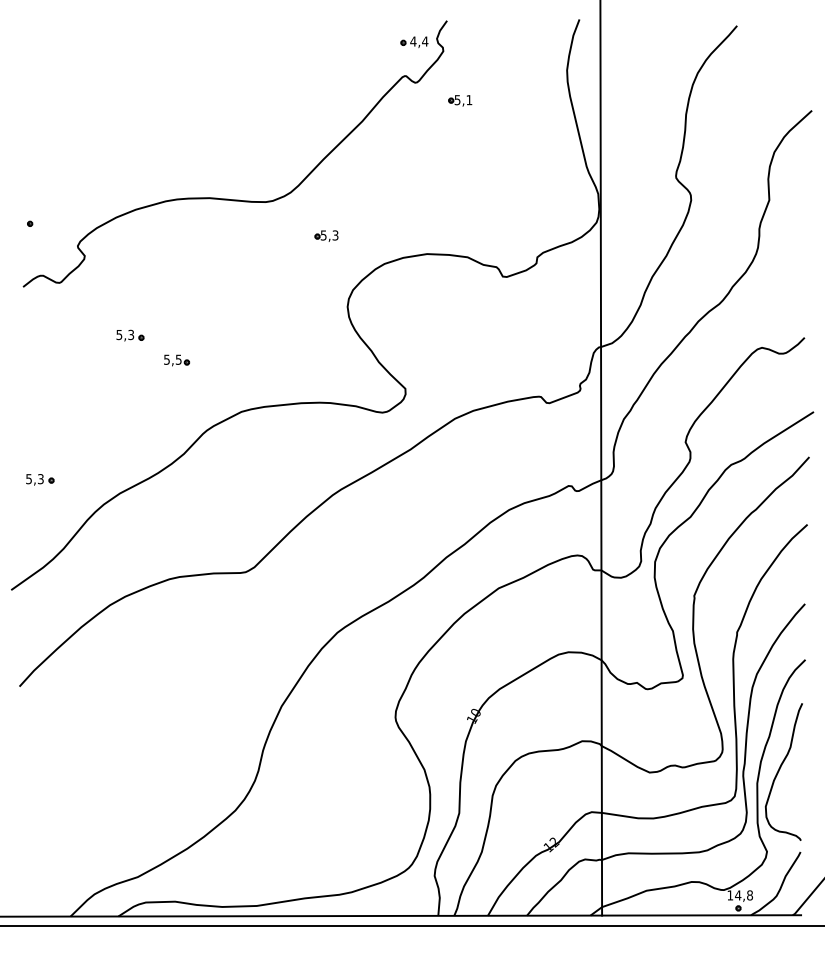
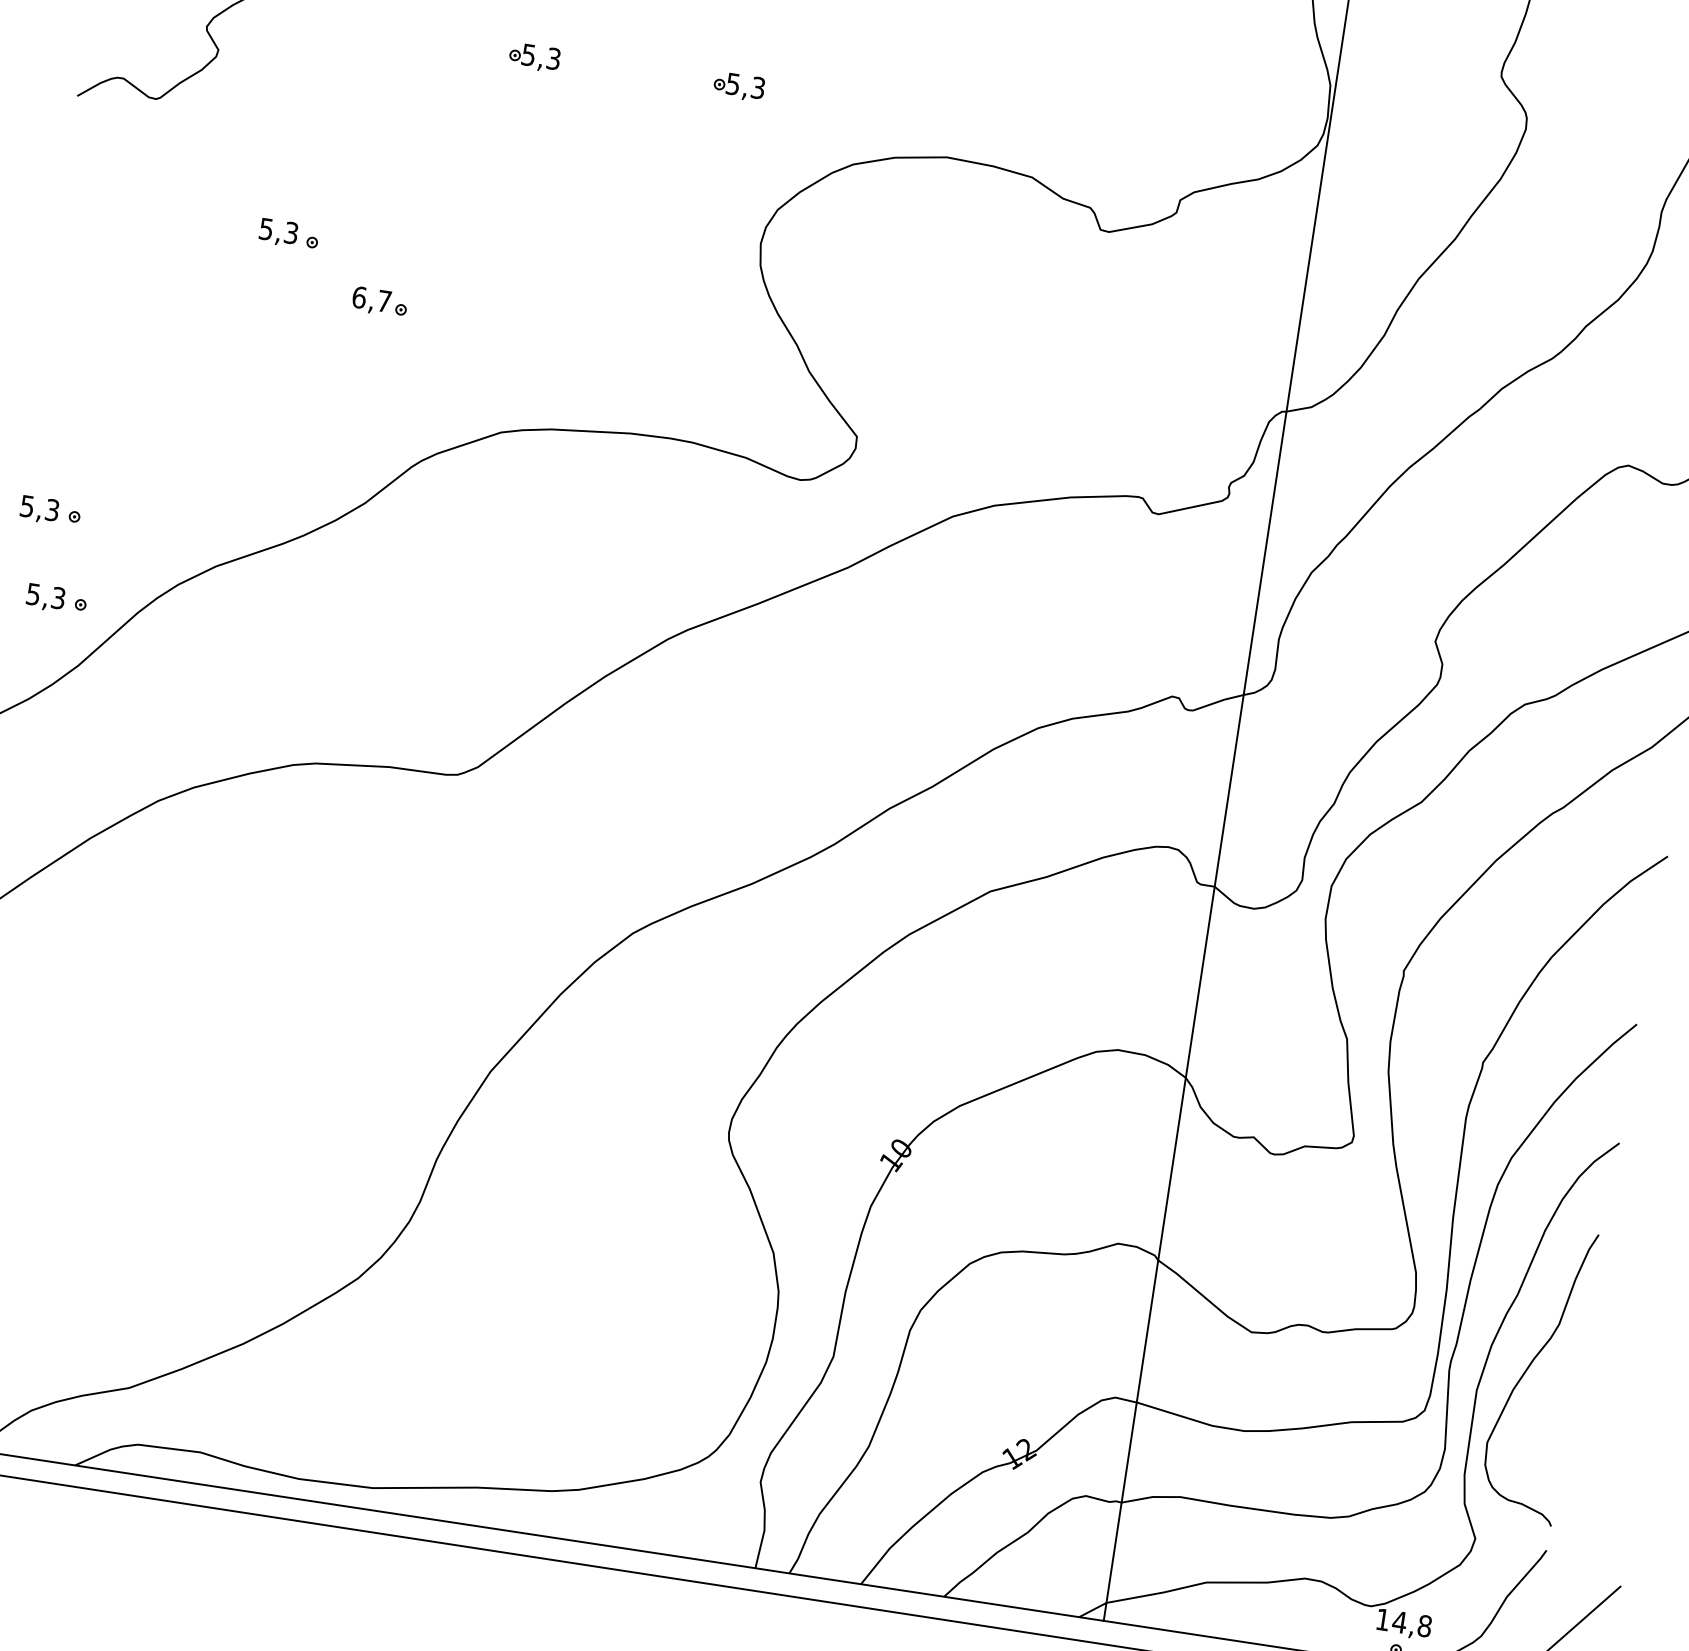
part: (230, 236) -> (534, 56), added
text: (172, 359) -> (371, 298), 5,5 -> 6,7
part: (49, 519) -> (57, 598), added

